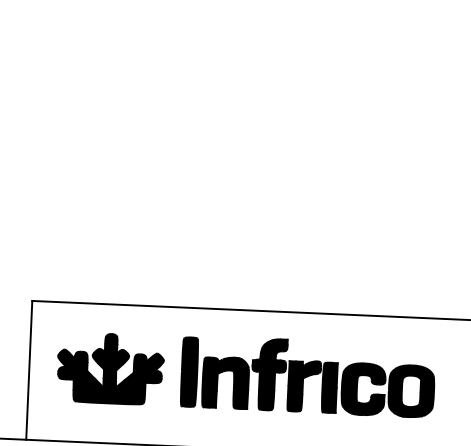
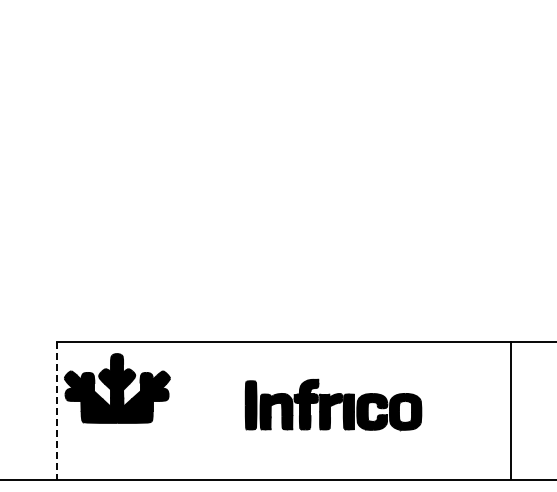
part: (110, 368) -> (117, 388), moved
line: (28, 370) -> (56, 410), solid -> dashed
part: (308, 376) -> (333, 404), size x0.7

